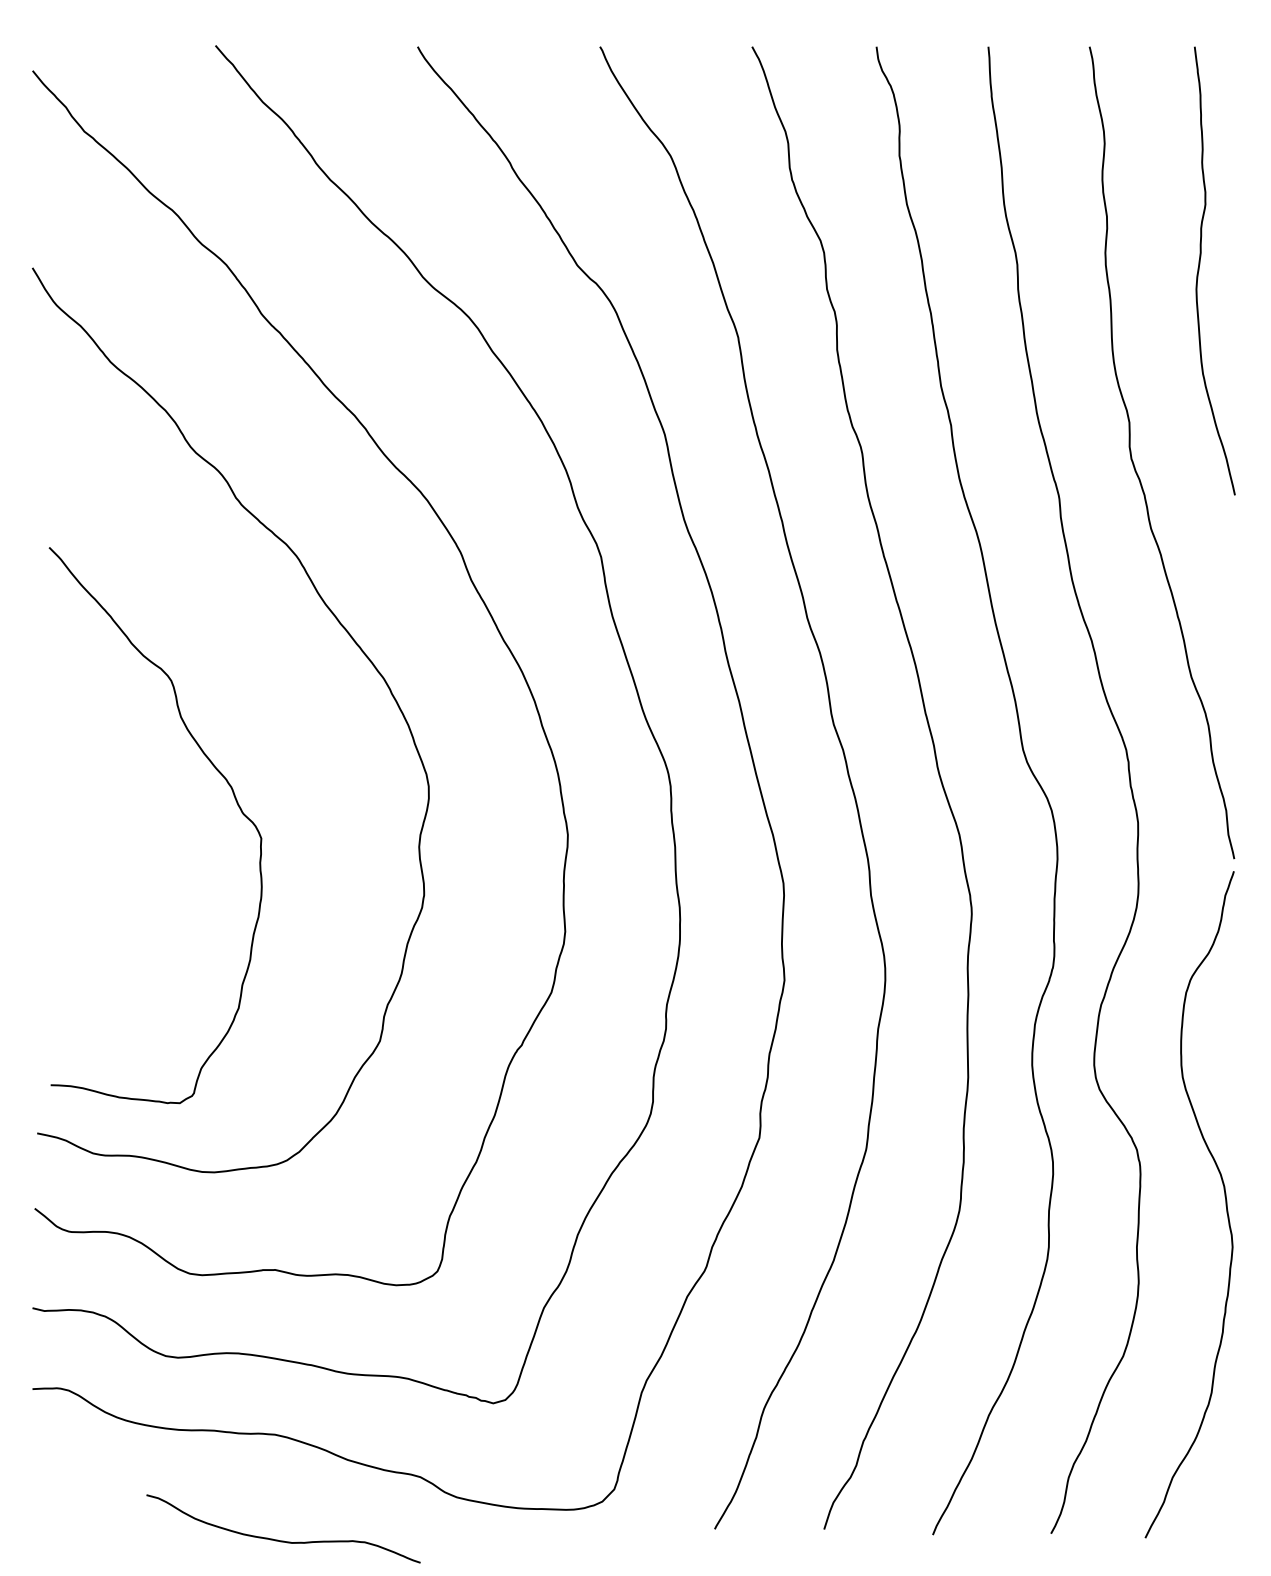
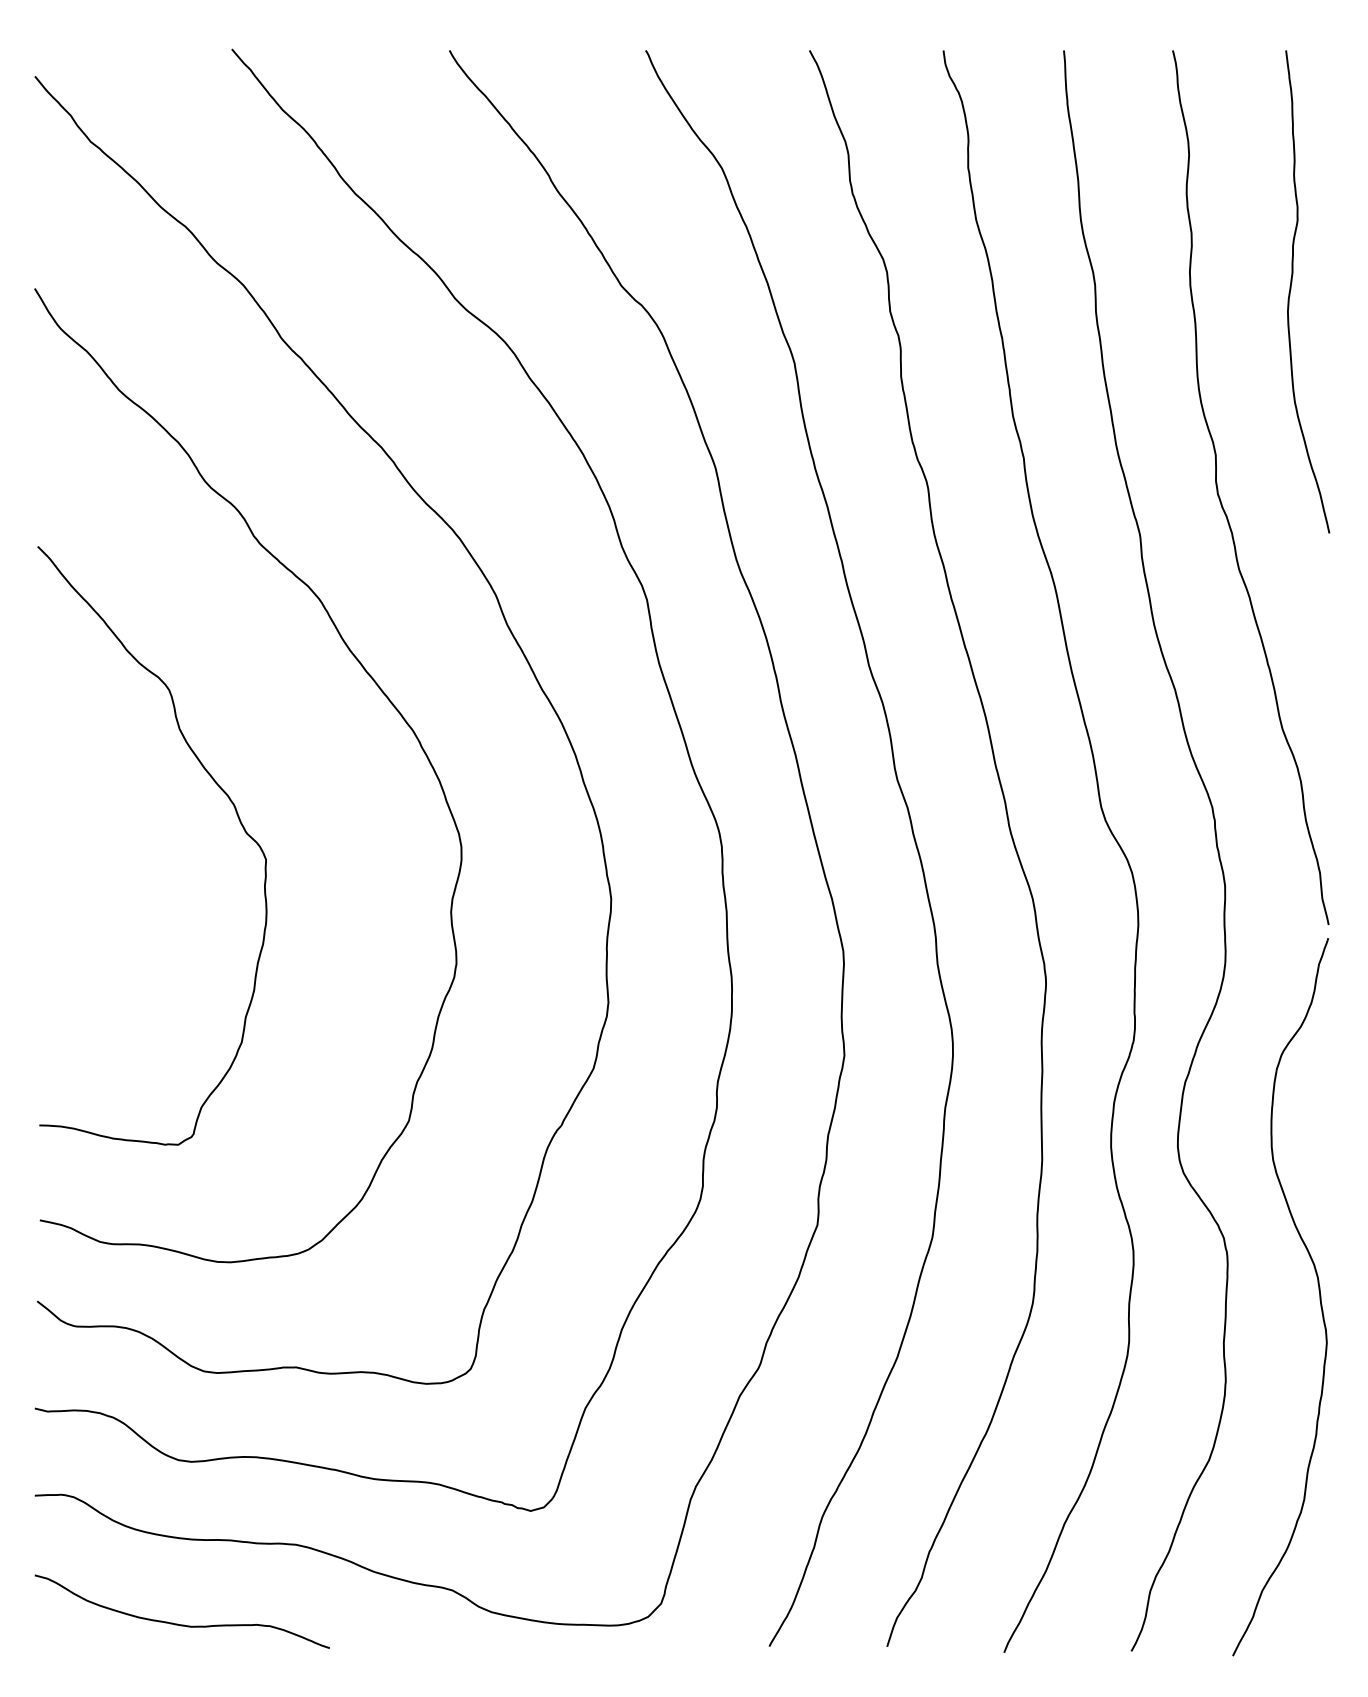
curve: (215, 769) -> (216, 785), moved
curve: (283, 1540) -> (182, 1624), moved

